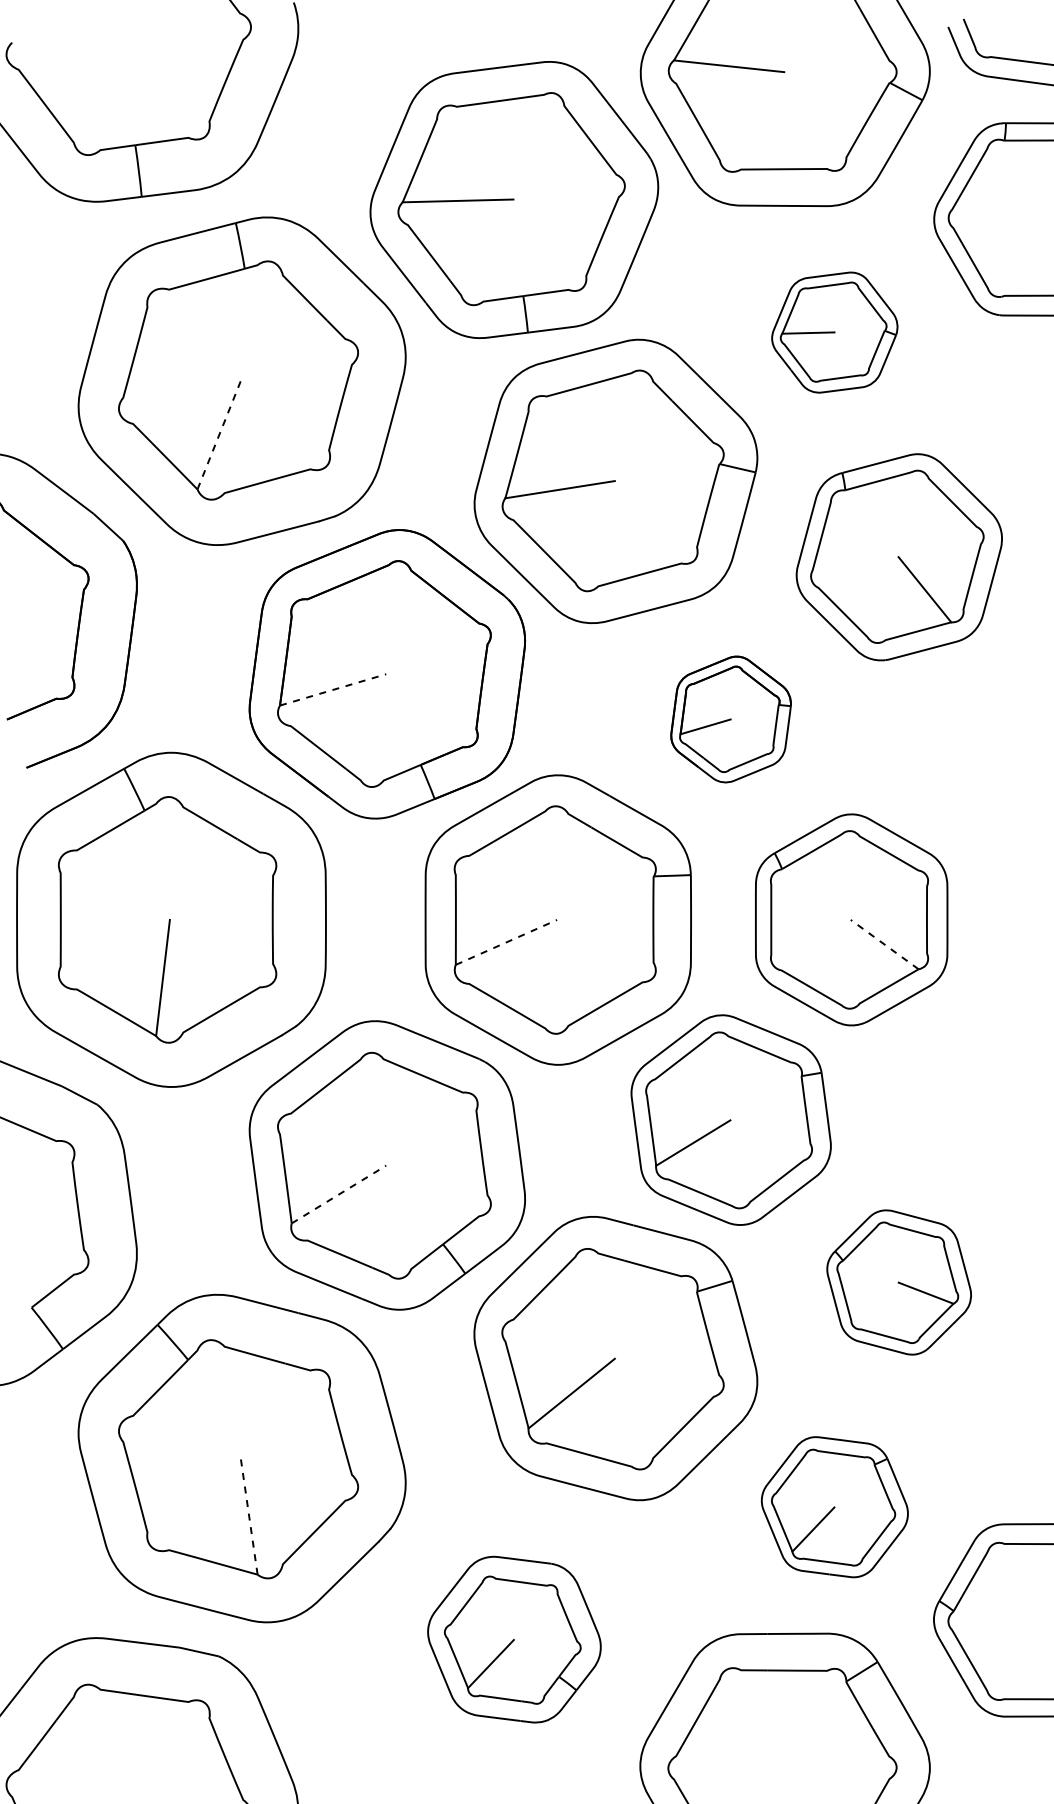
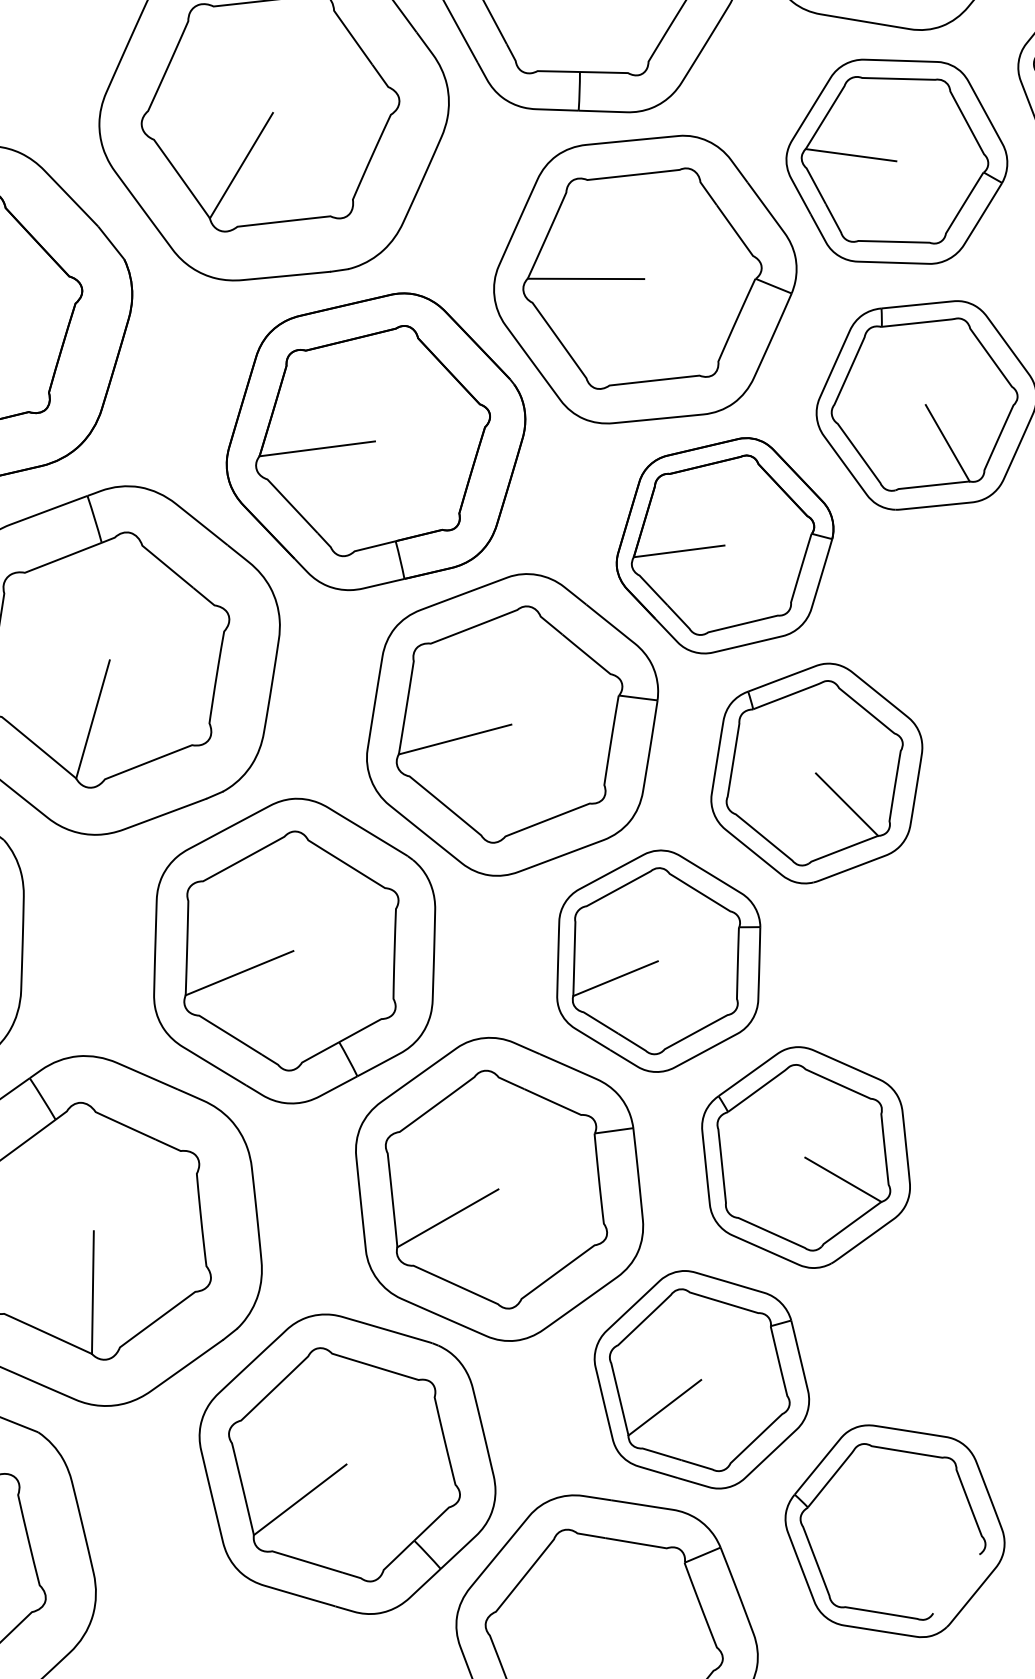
part: (834, 332) -> (896, 161), size x1.67
line: (219, 434) -> (241, 165), dashed -> solid
line: (333, 689) -> (317, 448), dashed -> solid
part: (730, 719) -> (724, 545), size x1.67
line: (506, 942) -> (455, 739), dashed -> solid
line: (884, 944) -> (846, 804), dashed -> solid
line: (339, 1194) -> (240, 973), dashed -> solid
part: (898, 1282) -> (805, 1157), size x1.43
part: (834, 1507) -> (701, 1380), size x1.43
line: (249, 1516) -> (93, 1292), dashed -> solid
part: (514, 1639) -> (347, 1463), size x1.67

